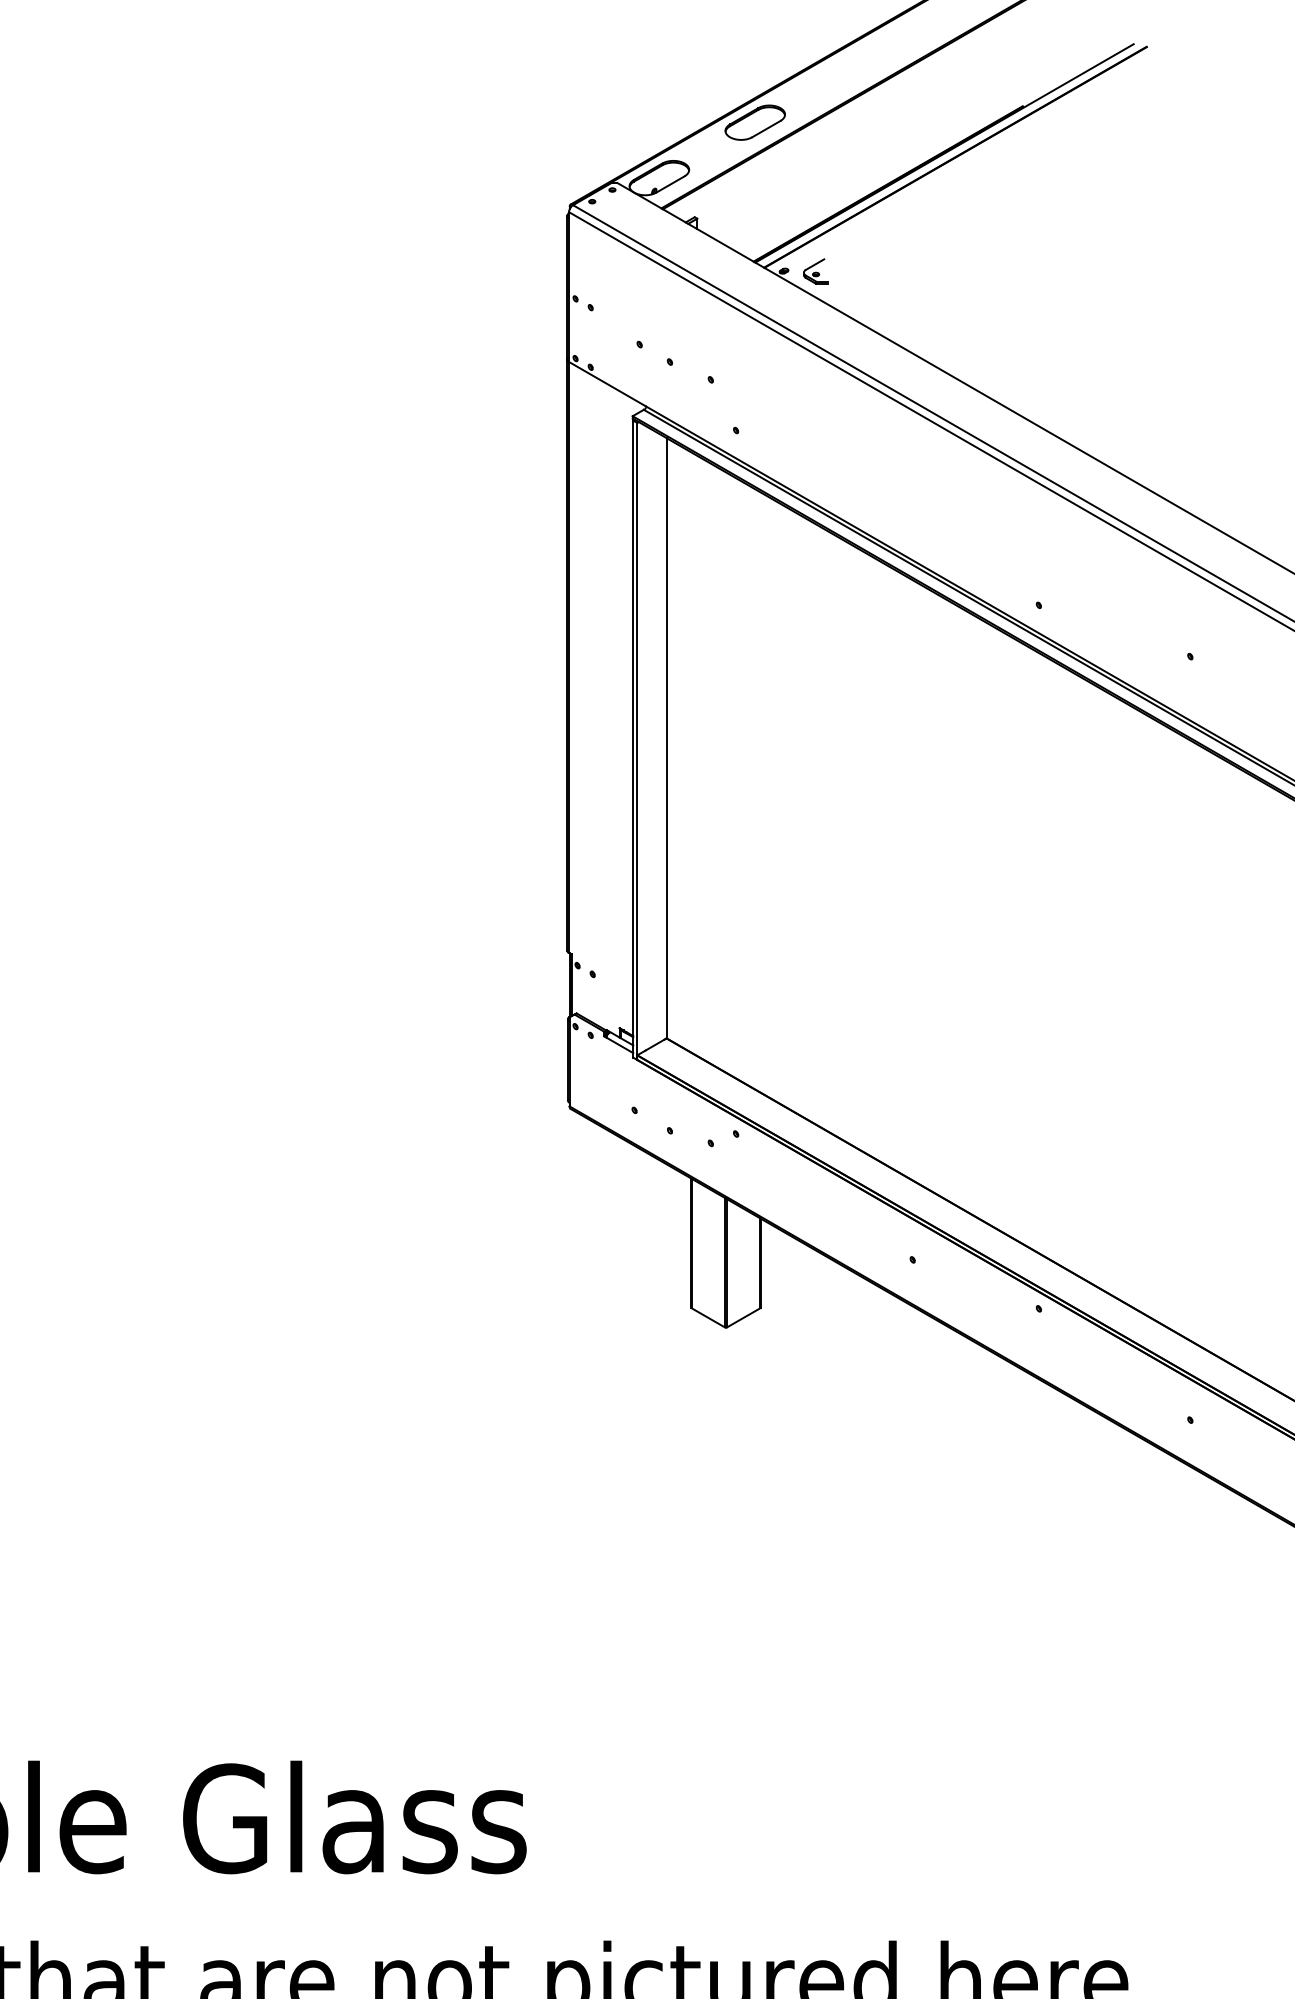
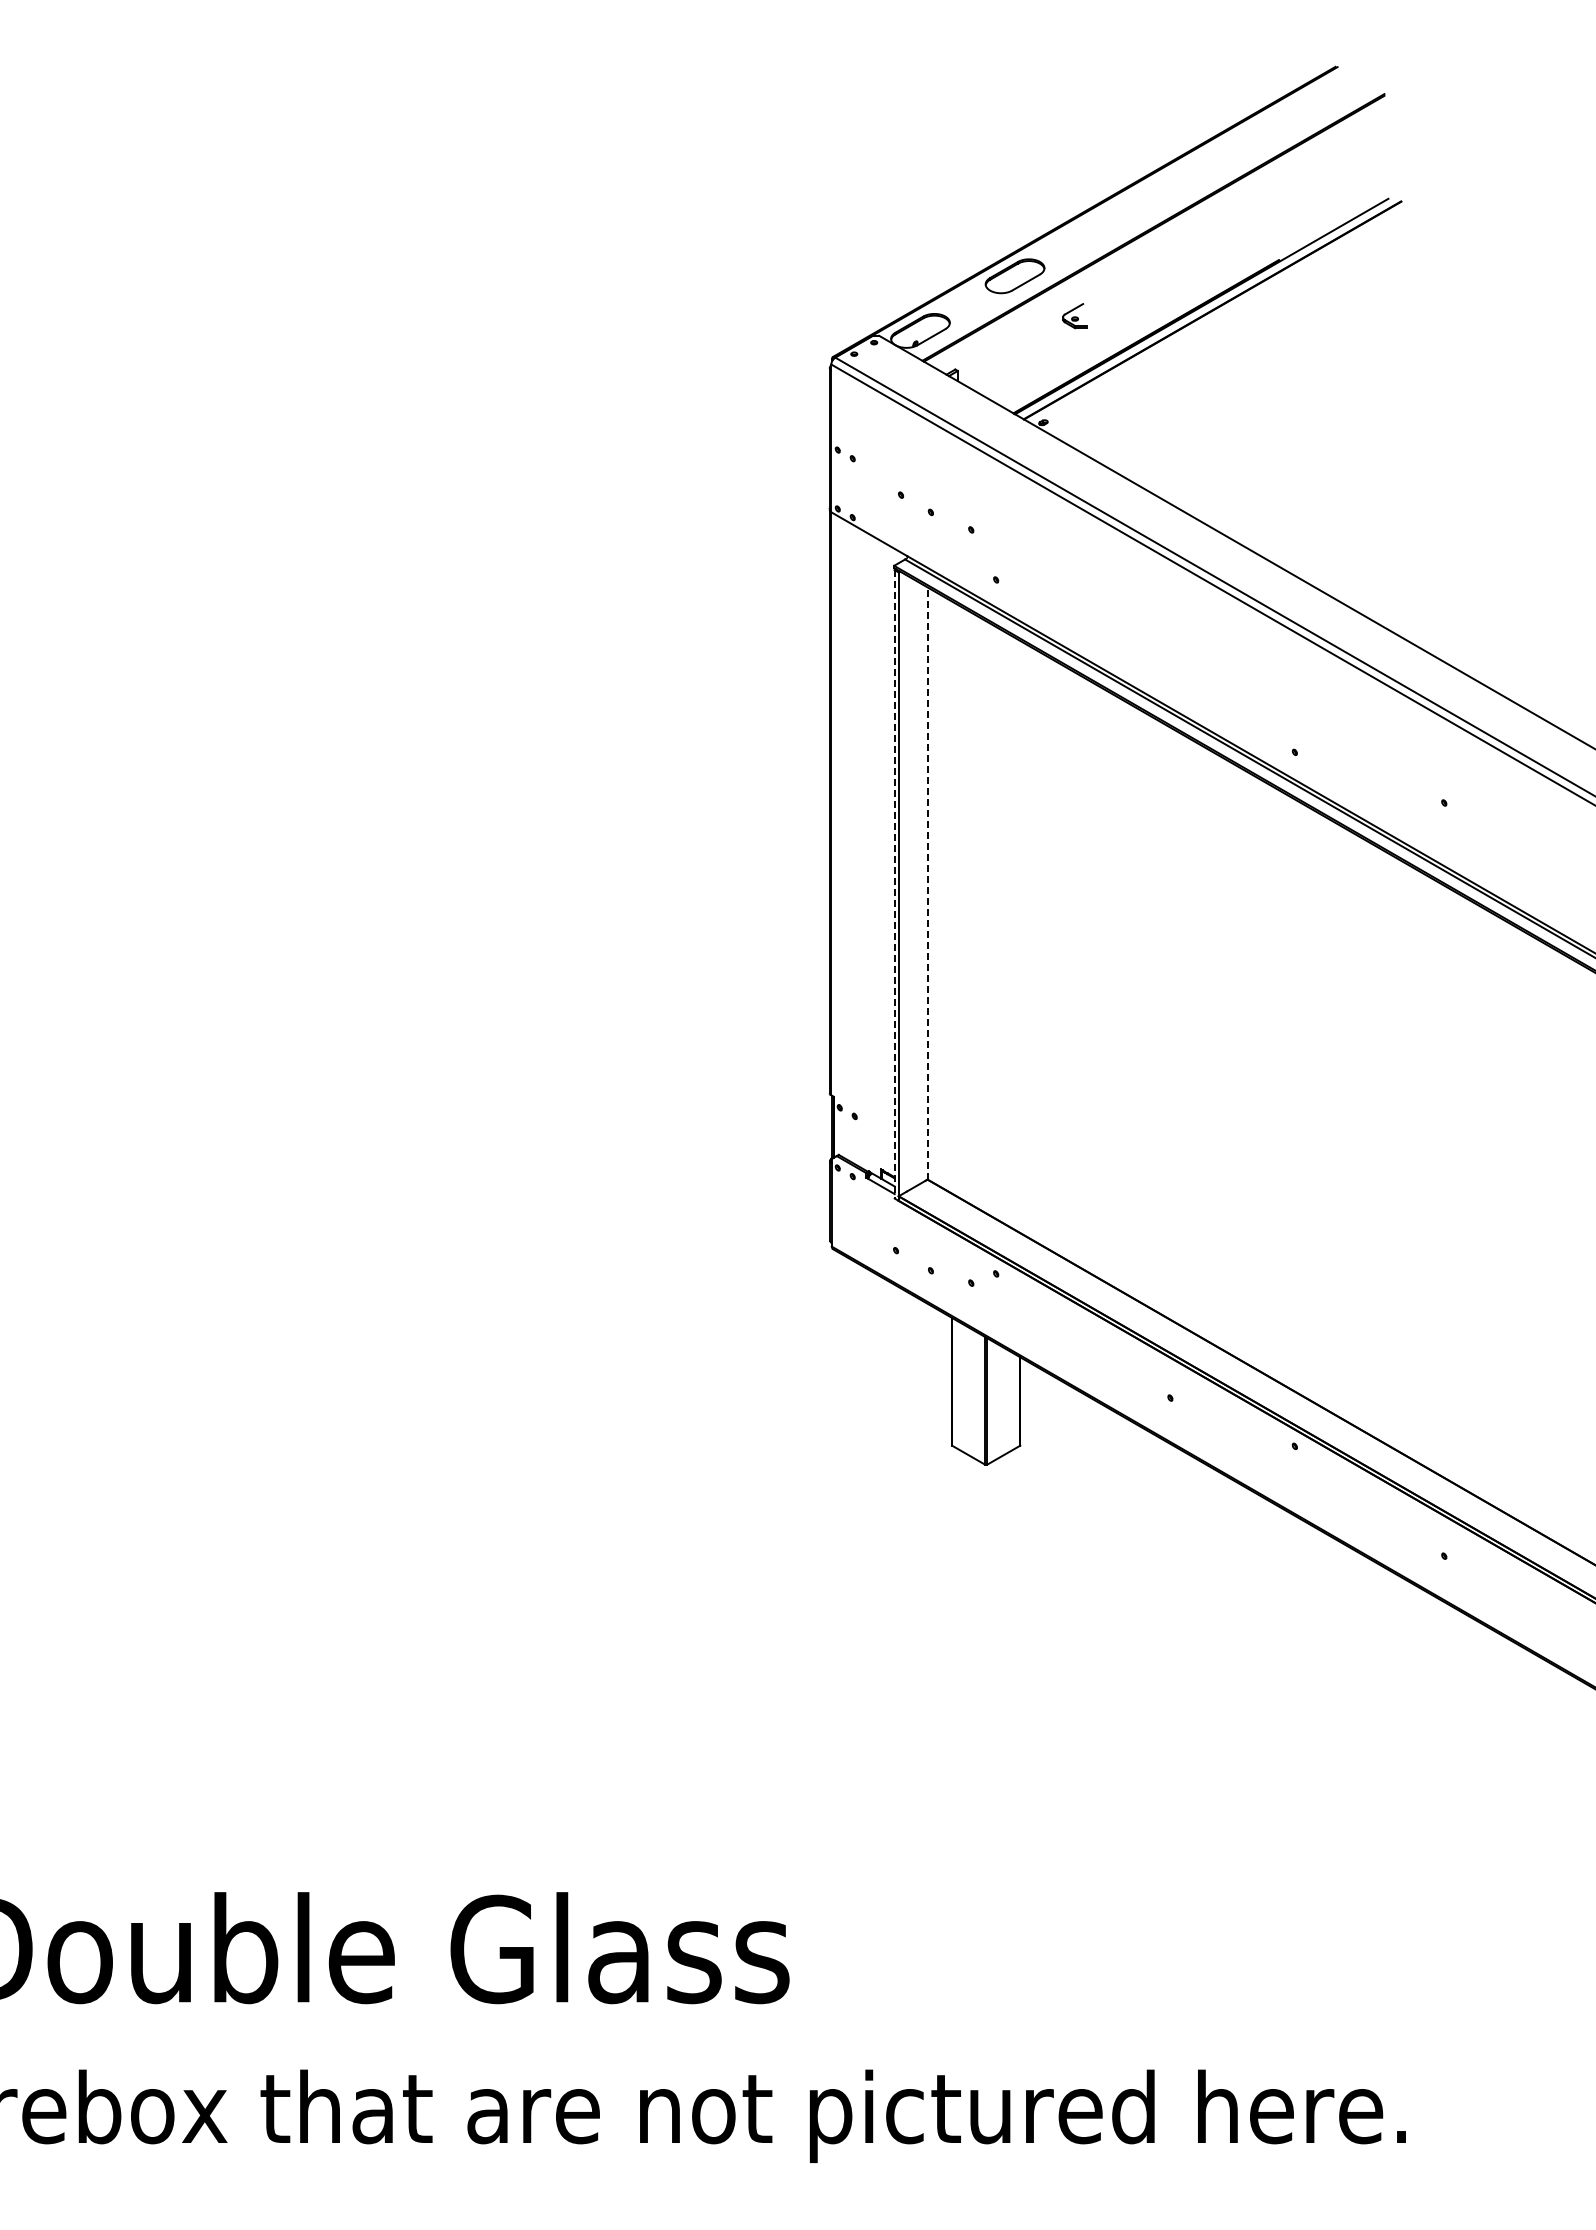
part: (815, 271) -> (1074, 316), moved
line: (666, 738) -> (927, 883), solid -> dashed
line: (633, 739) -> (894, 884), solid -> dashed

